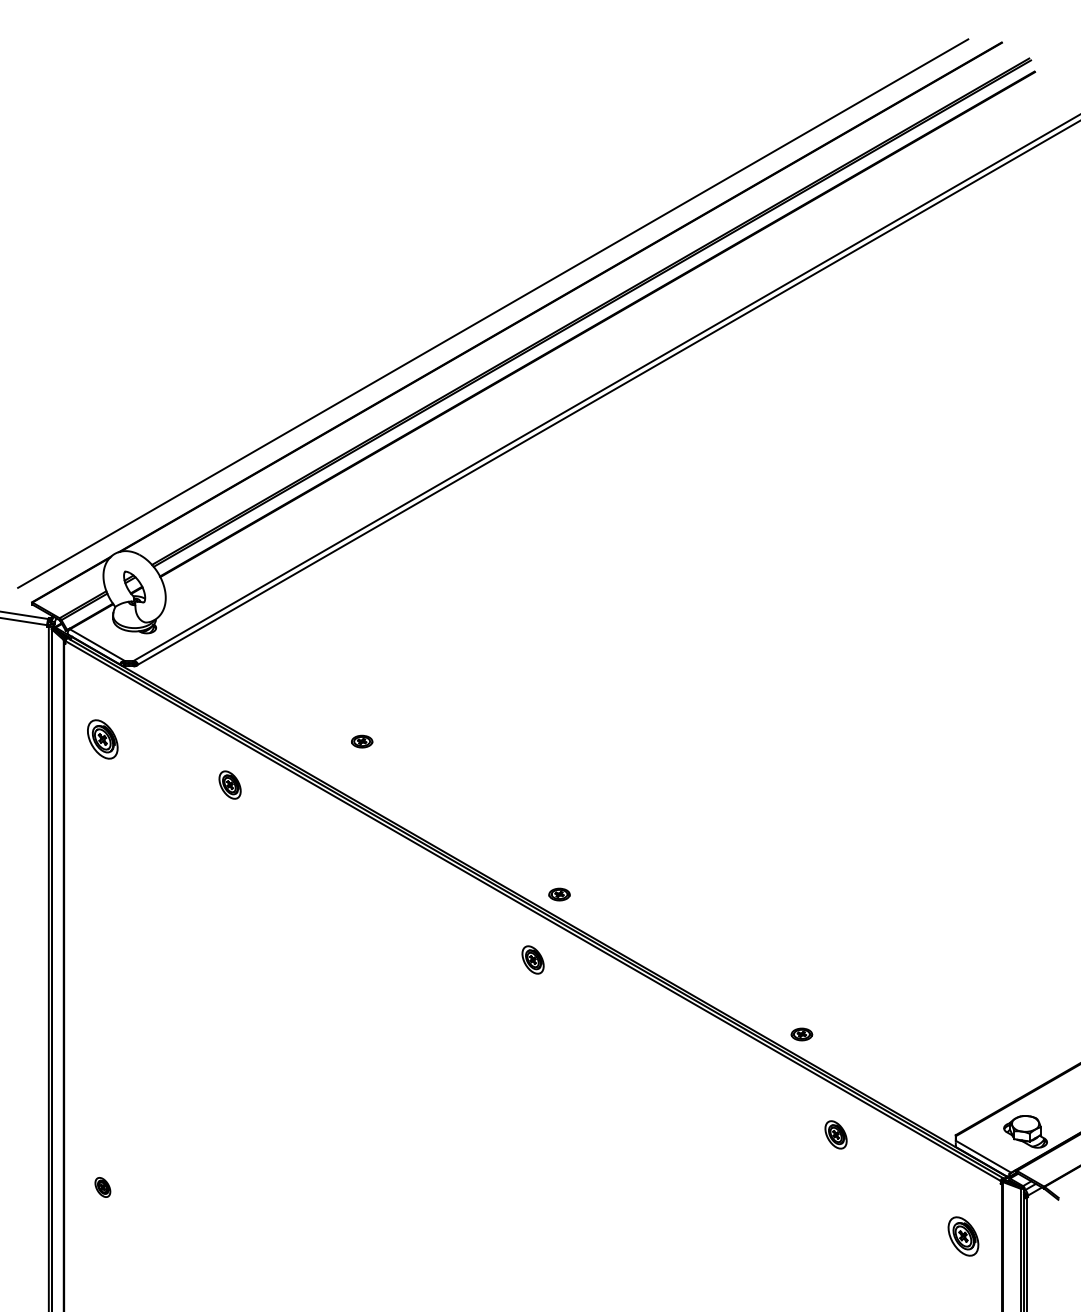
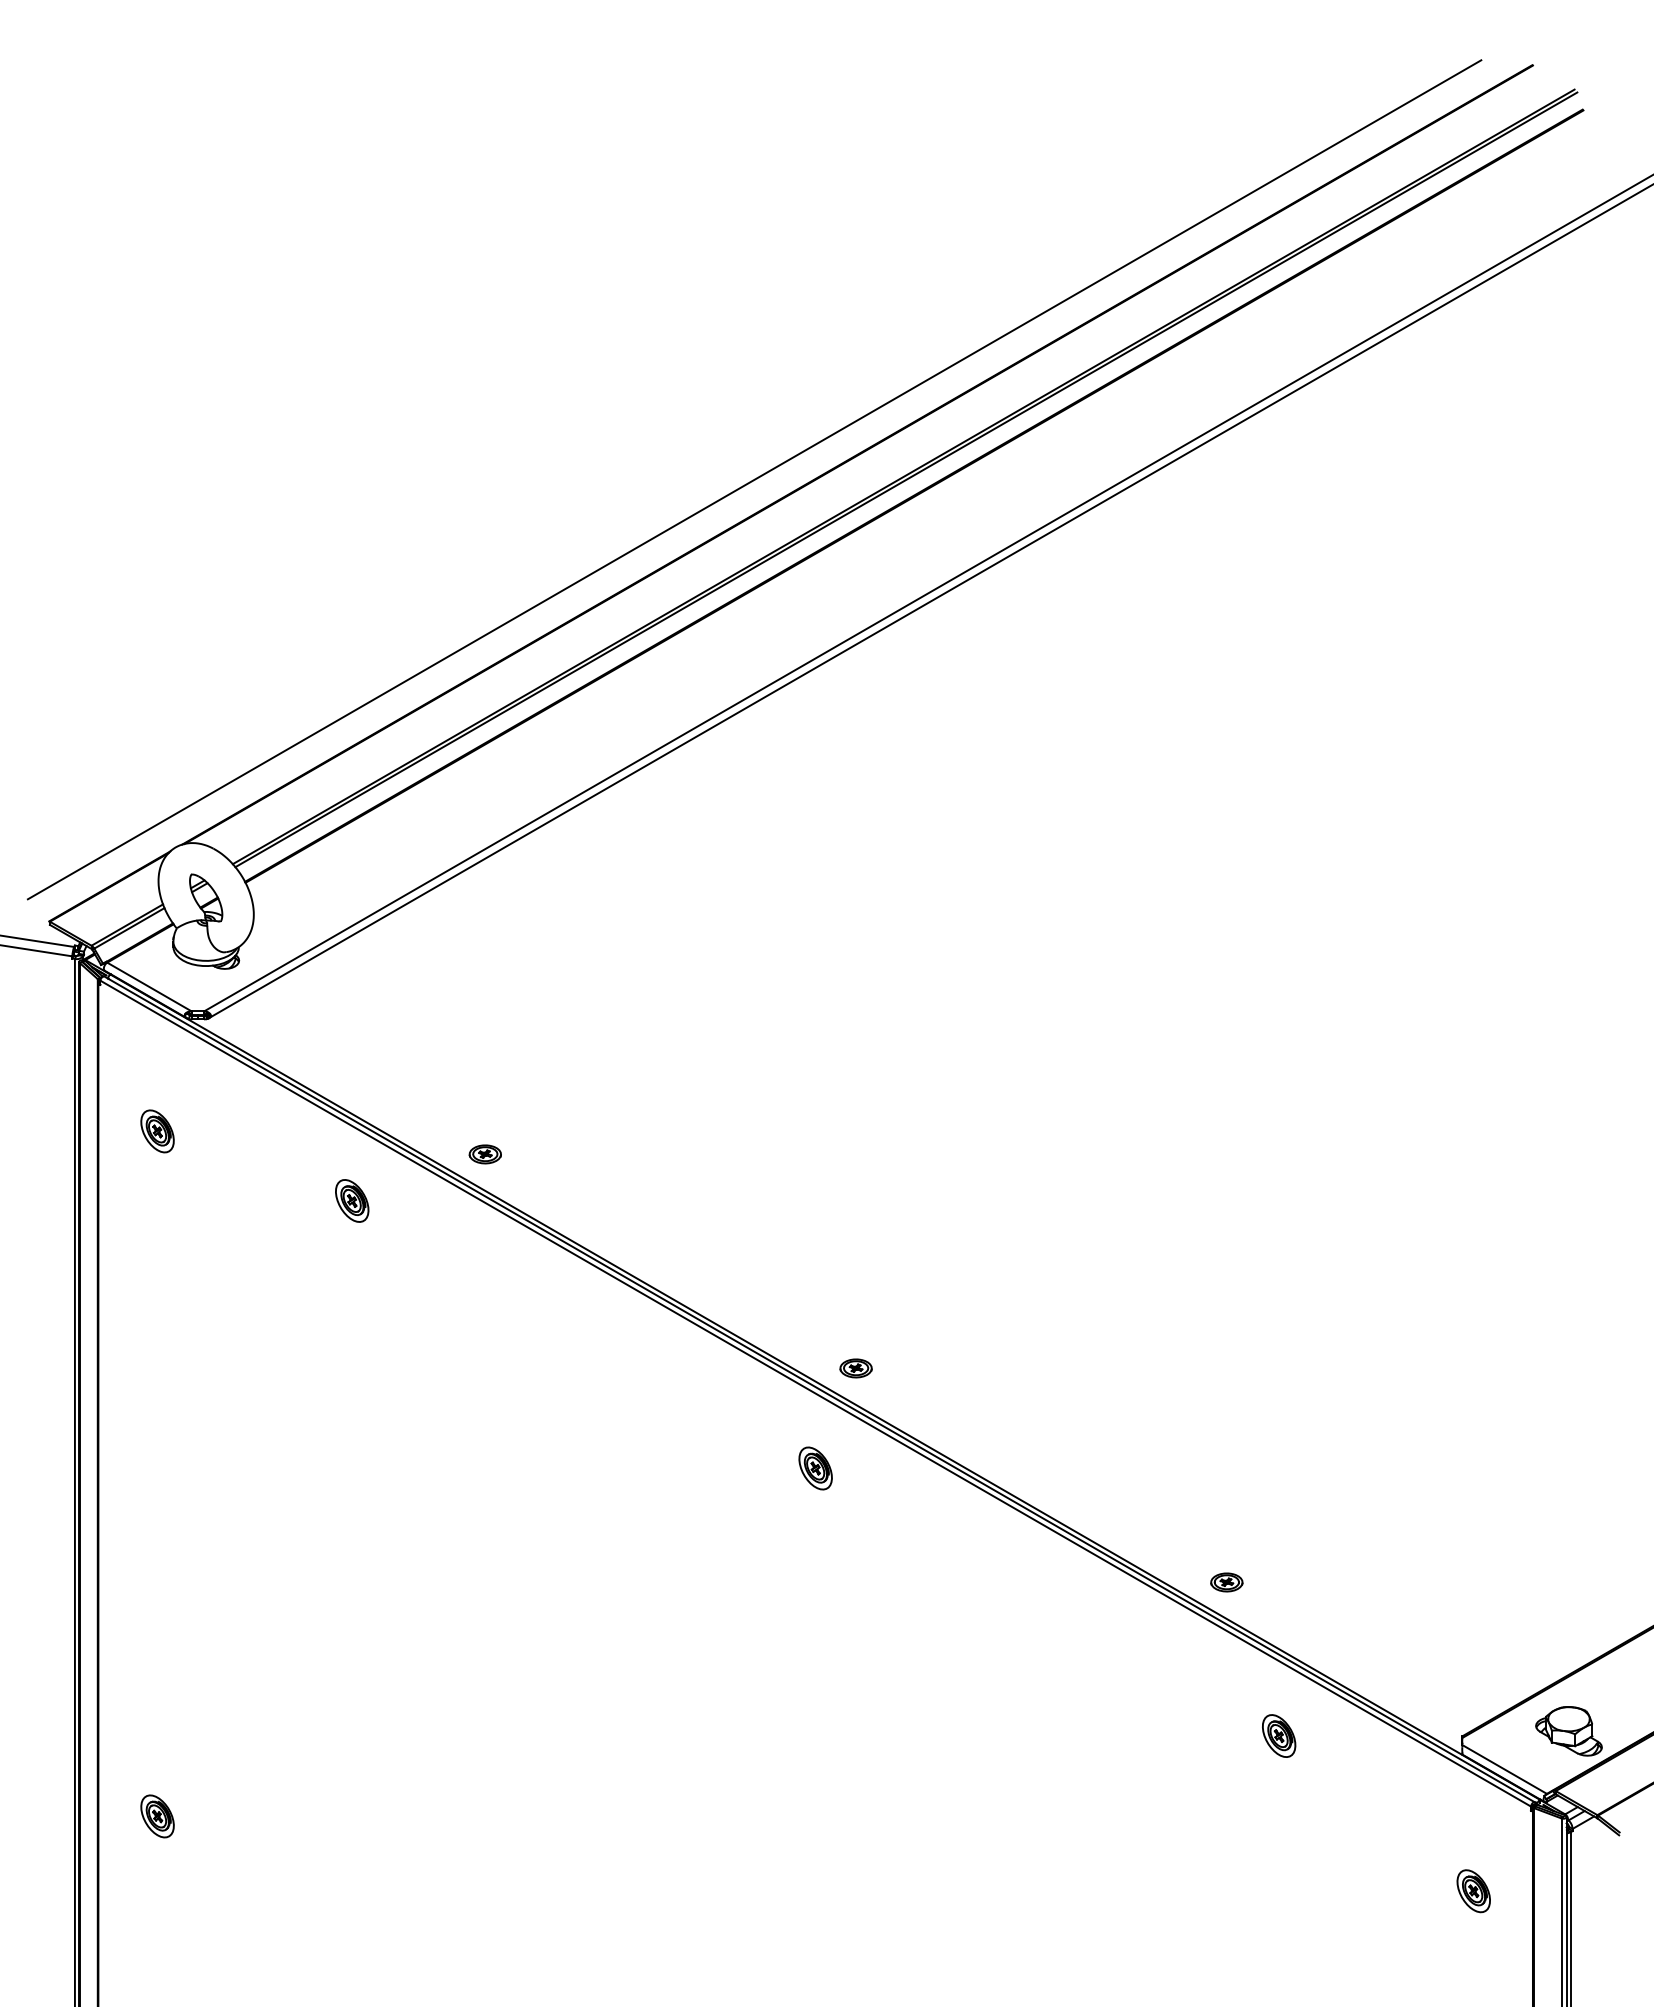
part: (102, 739) -> (157, 1131), size x0.71
part: (362, 741) -> (485, 1154), moved
part: (102, 1187) -> (157, 1816), size x1.43
part: (962, 1235) -> (1472, 1889), size x0.71

